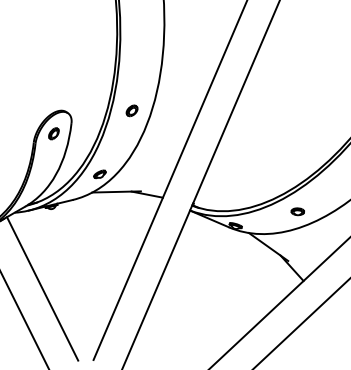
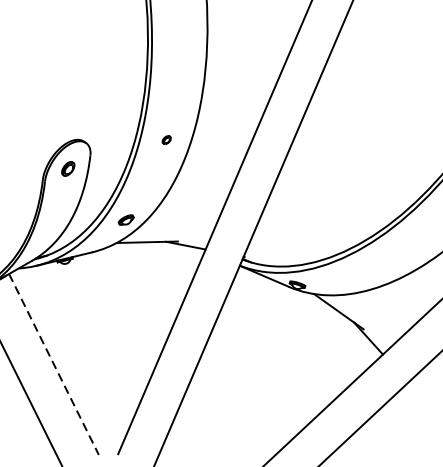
part: (131, 110) -> (166, 139), size x0.6
part: (297, 211) -> (375, 266), removed
line: (42, 289) -> (53, 365), solid -> dashed

